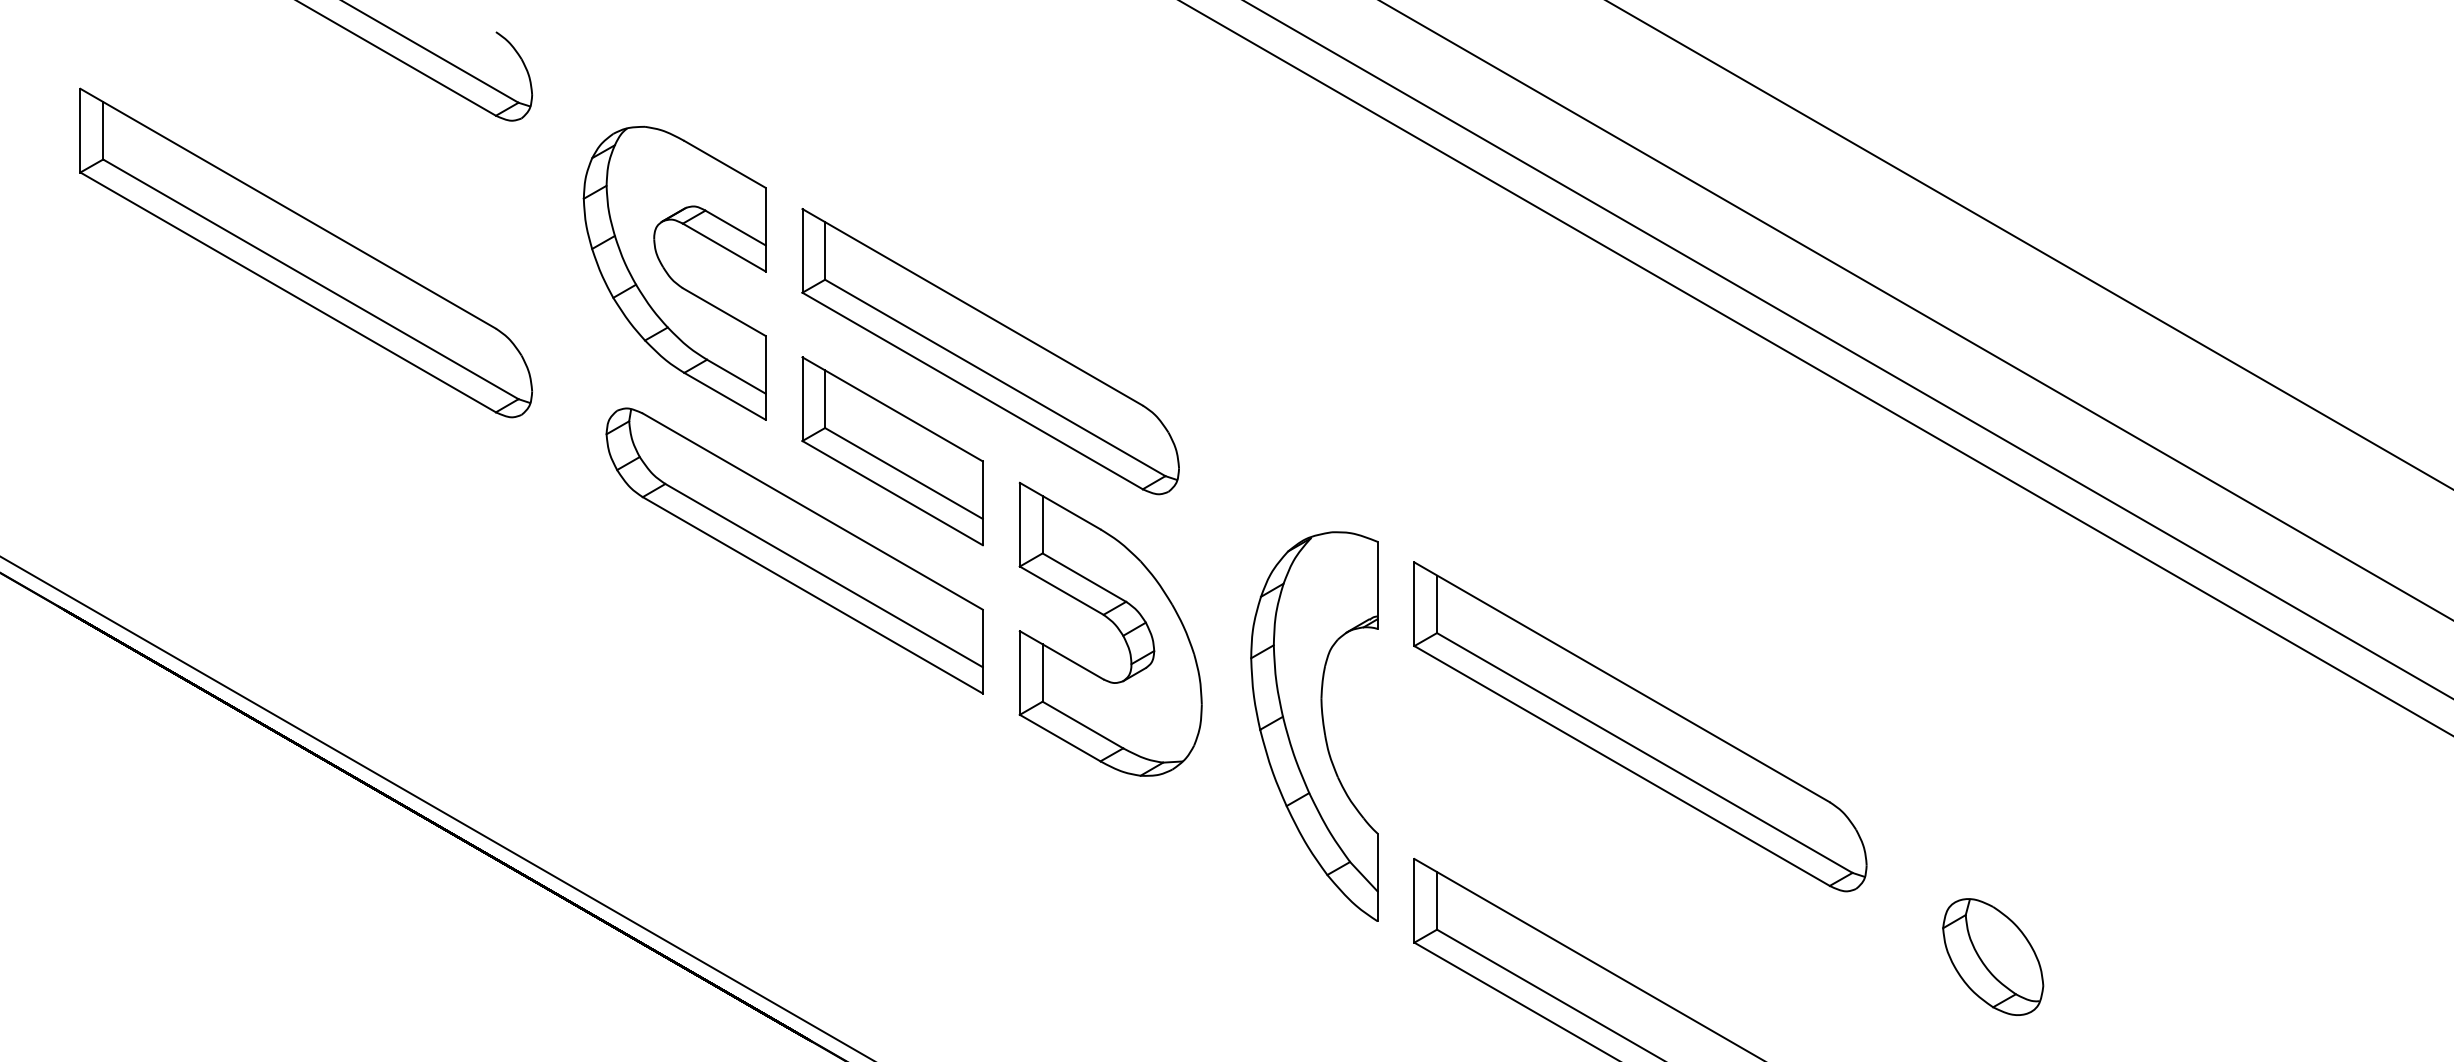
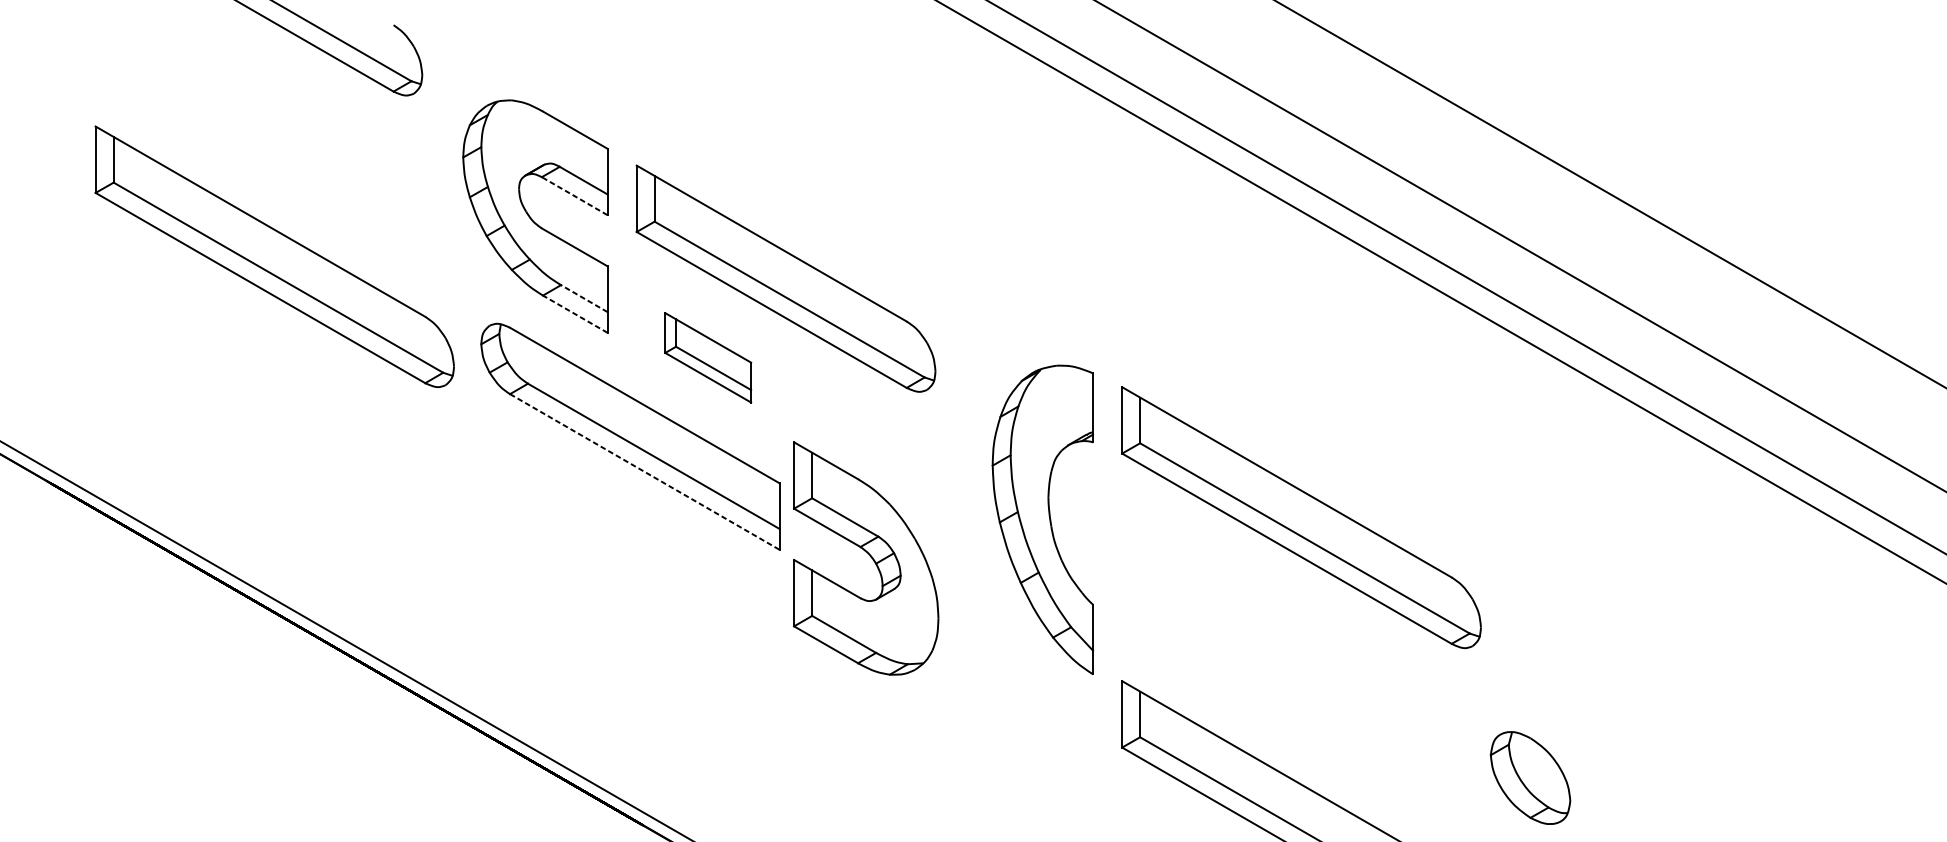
line: (724, 247) -> (574, 196), solid -> dashed
part: (306, 252) -> (274, 256), moved
line: (736, 376) -> (584, 298), solid -> dashed
line: (724, 396) -> (574, 314), solid -> dashed
part: (892, 451) -> (708, 357), size x0.6
line: (813, 595) -> (645, 472), solid -> dashed
part: (1110, 628) -> (866, 557), moved
part: (1314, 726) -> (1042, 519), moved
part: (1640, 726) -> (1301, 517), moved
part: (1993, 956) -> (1530, 777), moved

